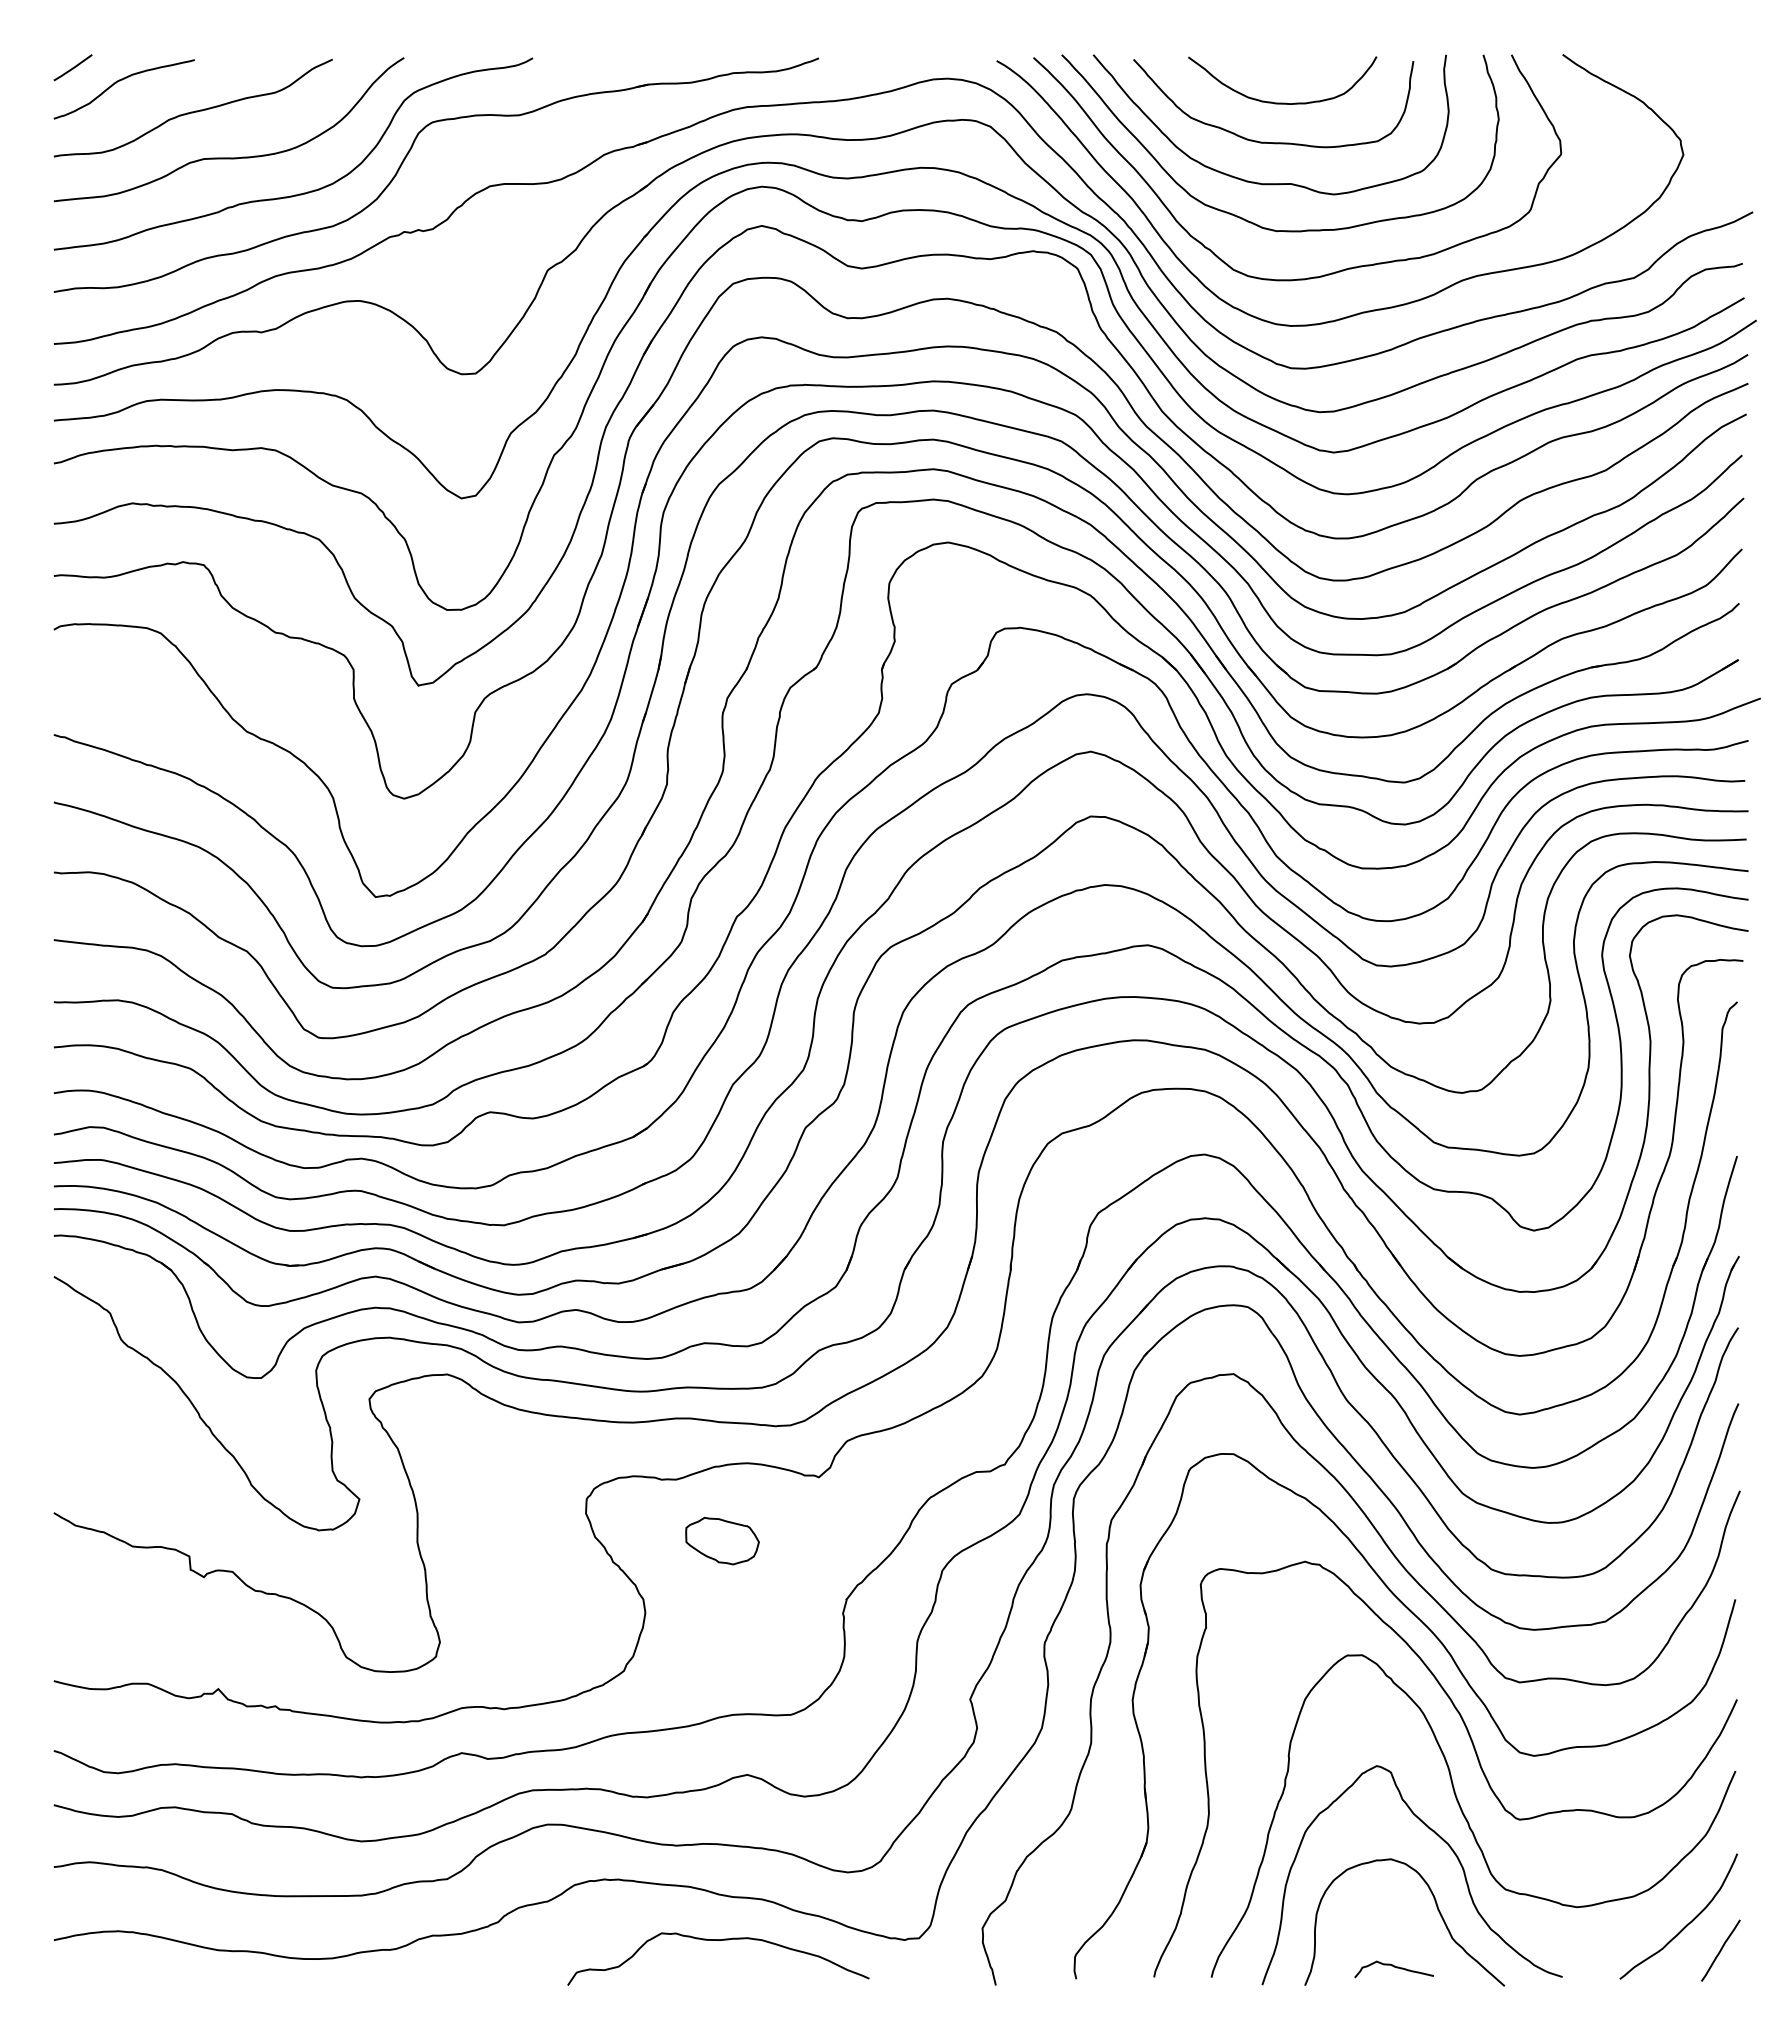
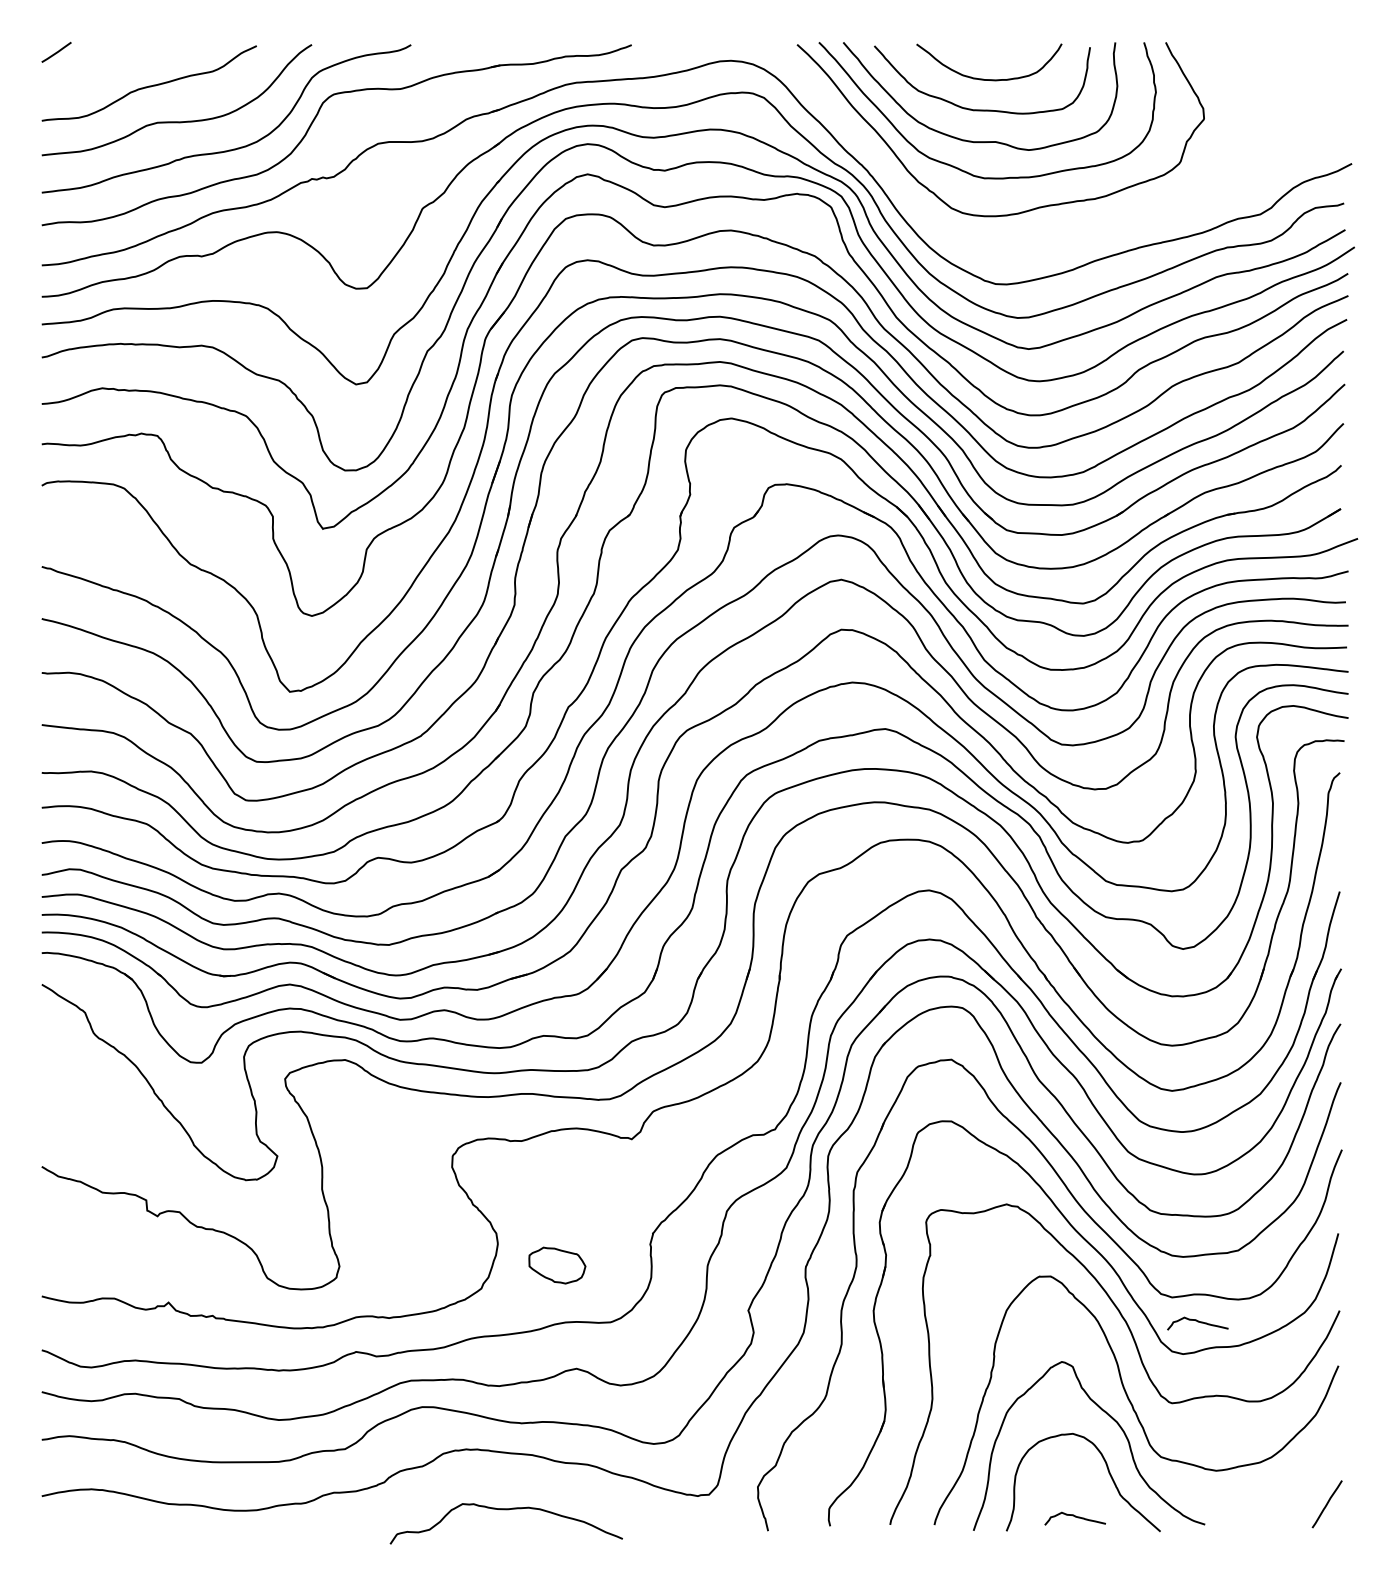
curve: (120, 81) -> (93, 62), removed
curve: (1362, 311) -> (1050, 240), removed
part: (722, 1540) -> (557, 1265), moved
curve: (1553, 1714) -> (1198, 1322), added
curve: (1686, 1924) -> (1300, 1484), removed
curve: (718, 1940) -> (506, 1509), moved

